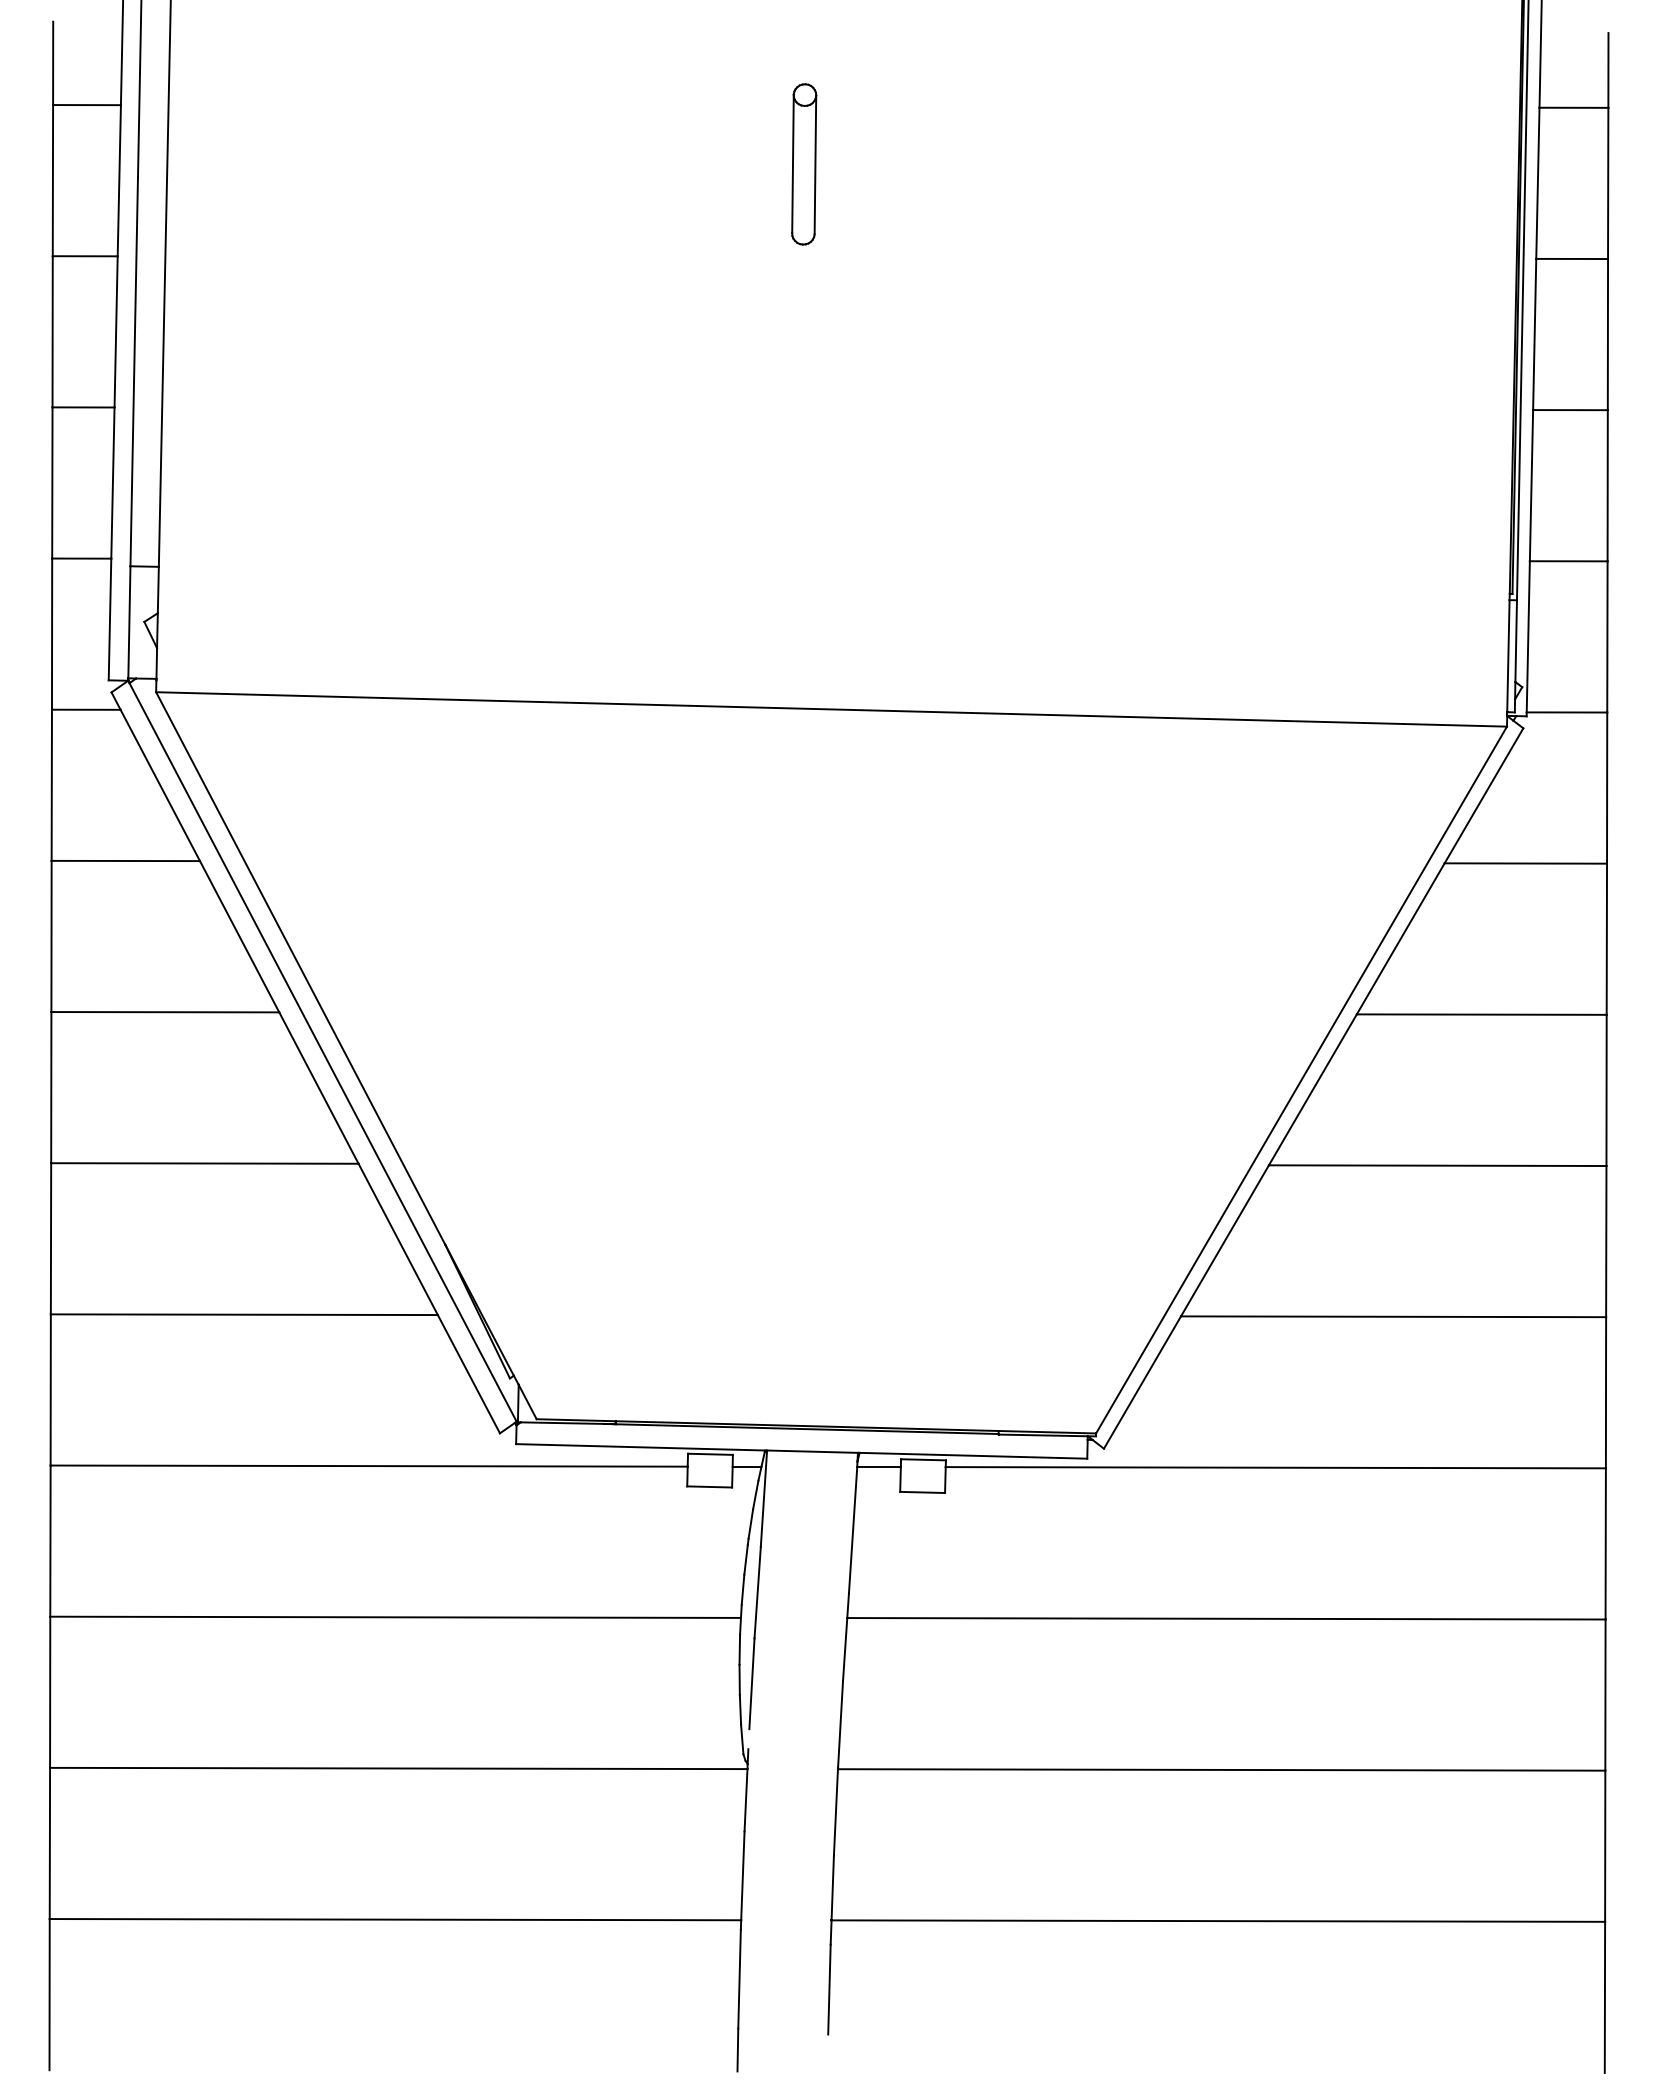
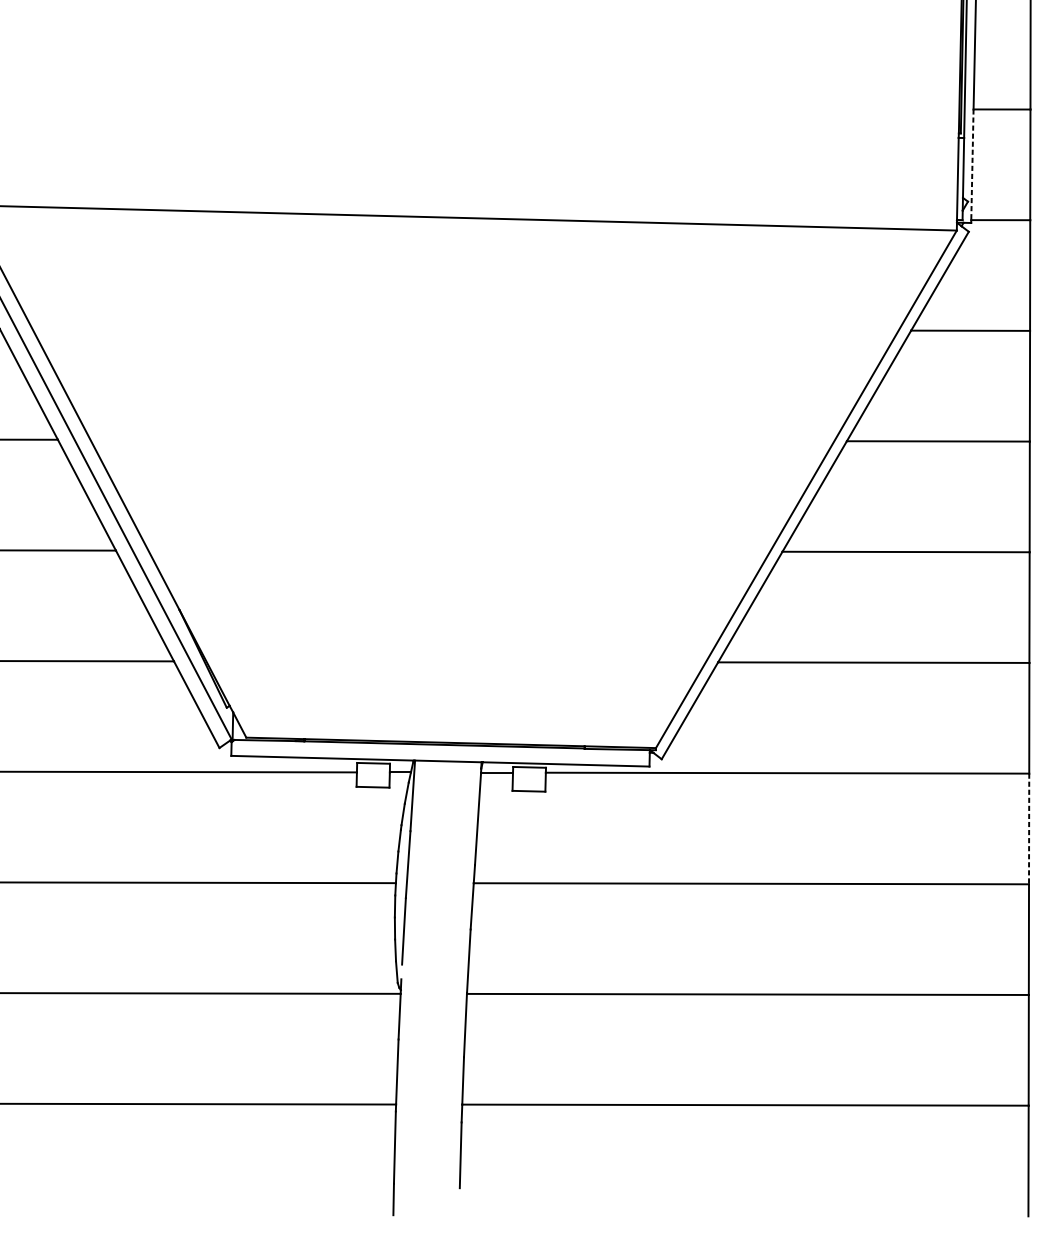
line: (1528, 636) -> (972, 164), solid -> dashed
line: (1605, 1543) -> (1028, 828), solid -> dashed

